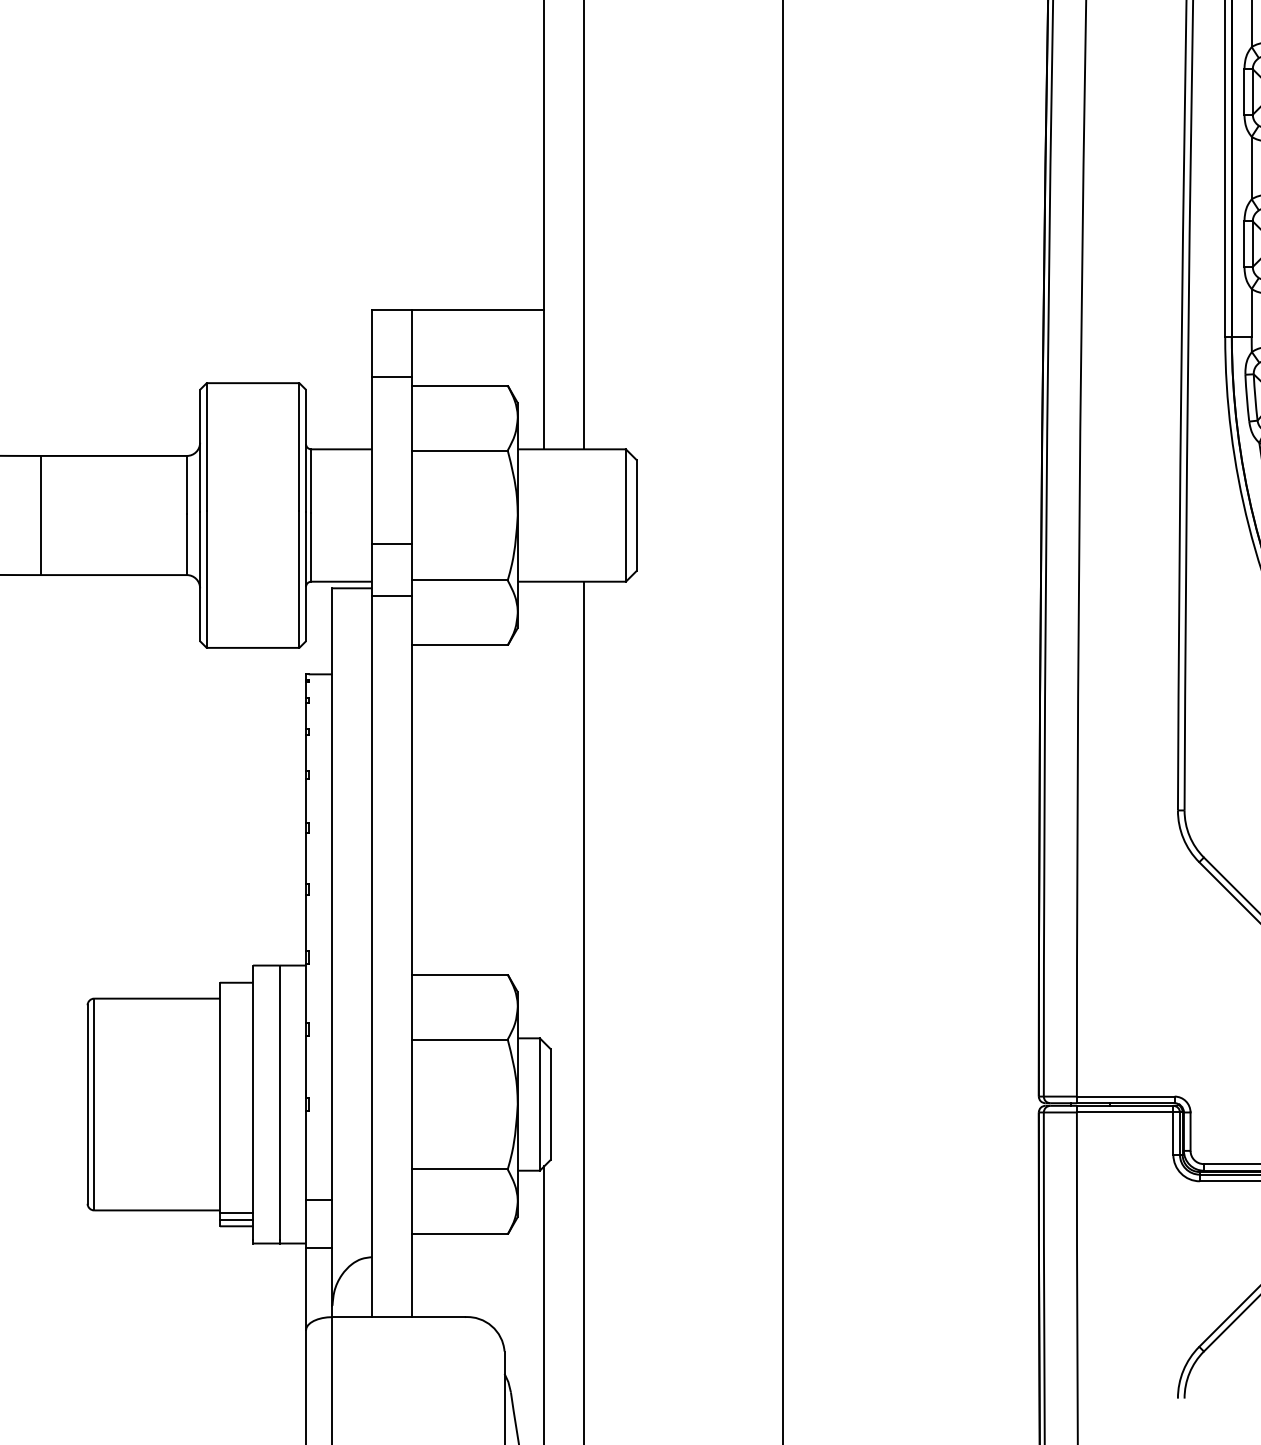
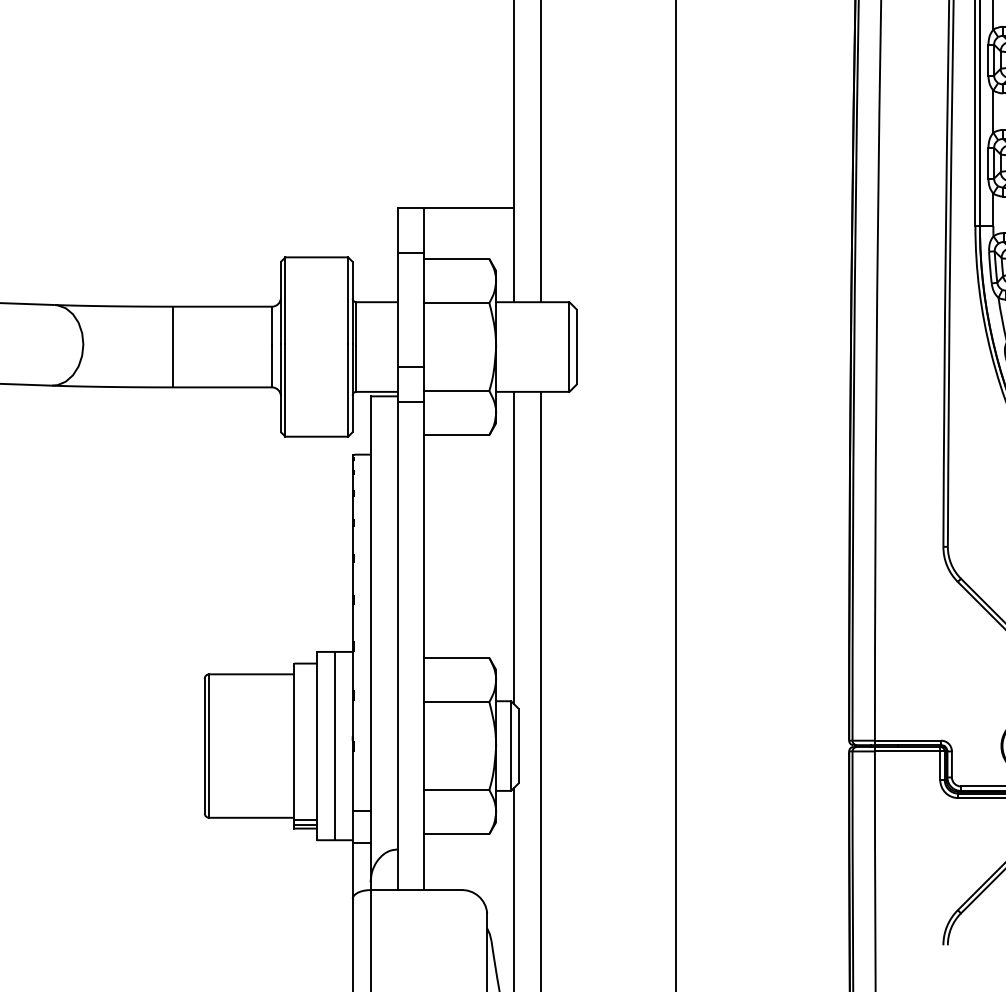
line: (544, 811) -> (514, 547), added

